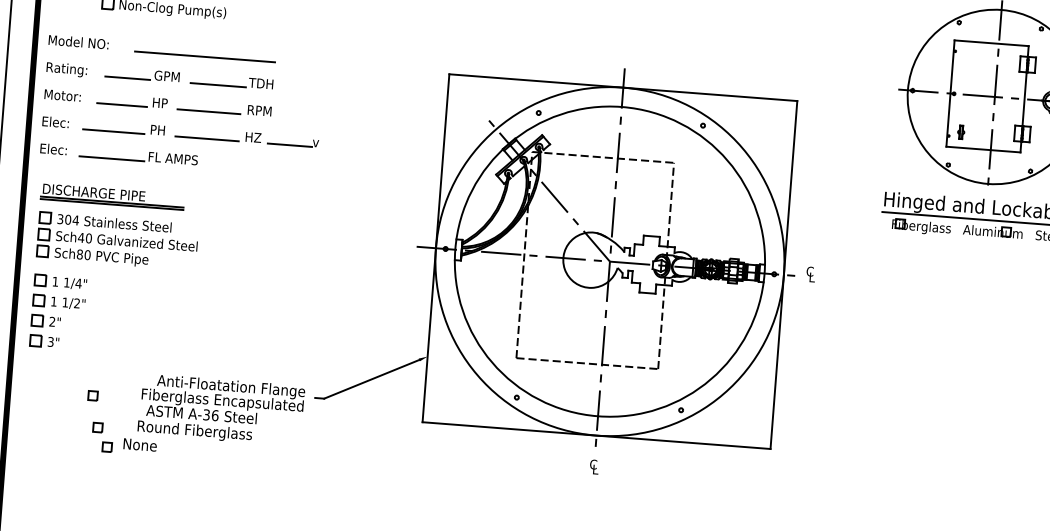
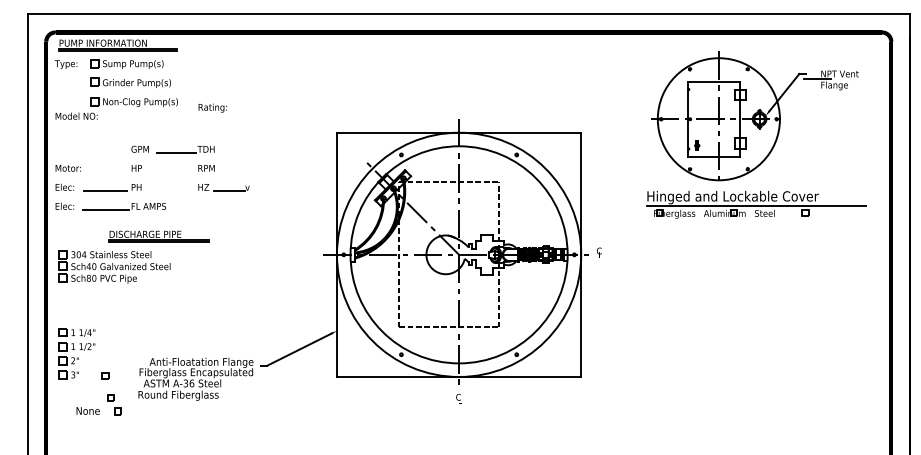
text: (78, 41) -> (76, 115), moved
line: (204, 56) -> (165, 133), removed
text: (66, 68) -> (212, 107), moved
line: (127, 77) -> (112, 152), removed
line: (121, 104) -> (109, 171), removed
line: (209, 111) -> (171, 171), removed
line: (207, 138) -> (171, 190), removed
part: (112, 197) -> (158, 236), moved
part: (57, 311) -> (76, 353), moved
text: (139, 444) -> (87, 410), moved

